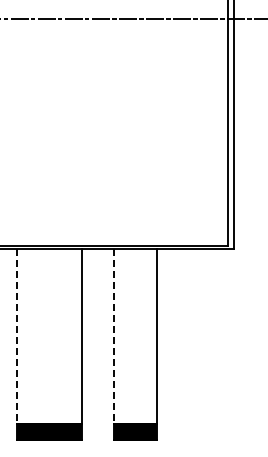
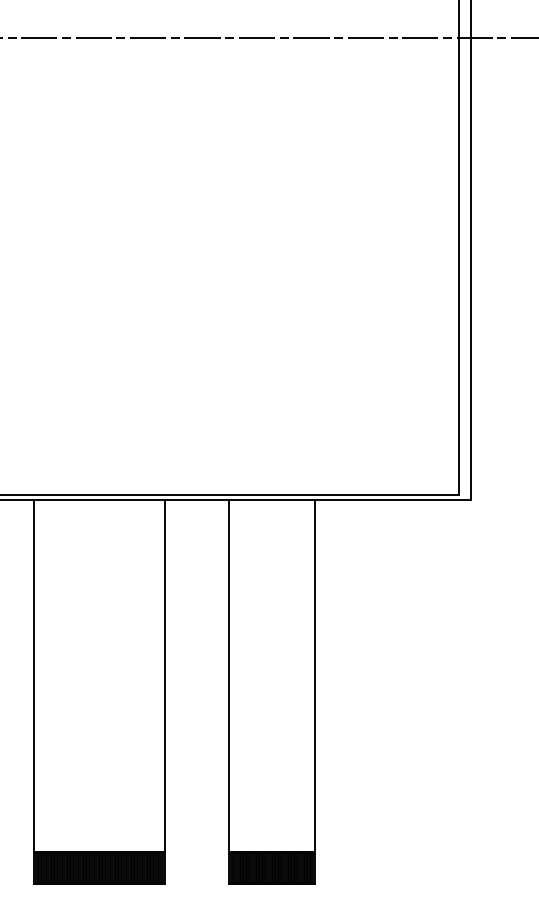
line: (16, 336) -> (33, 676), dashed -> solid
line: (113, 336) -> (228, 676), dashed -> solid

